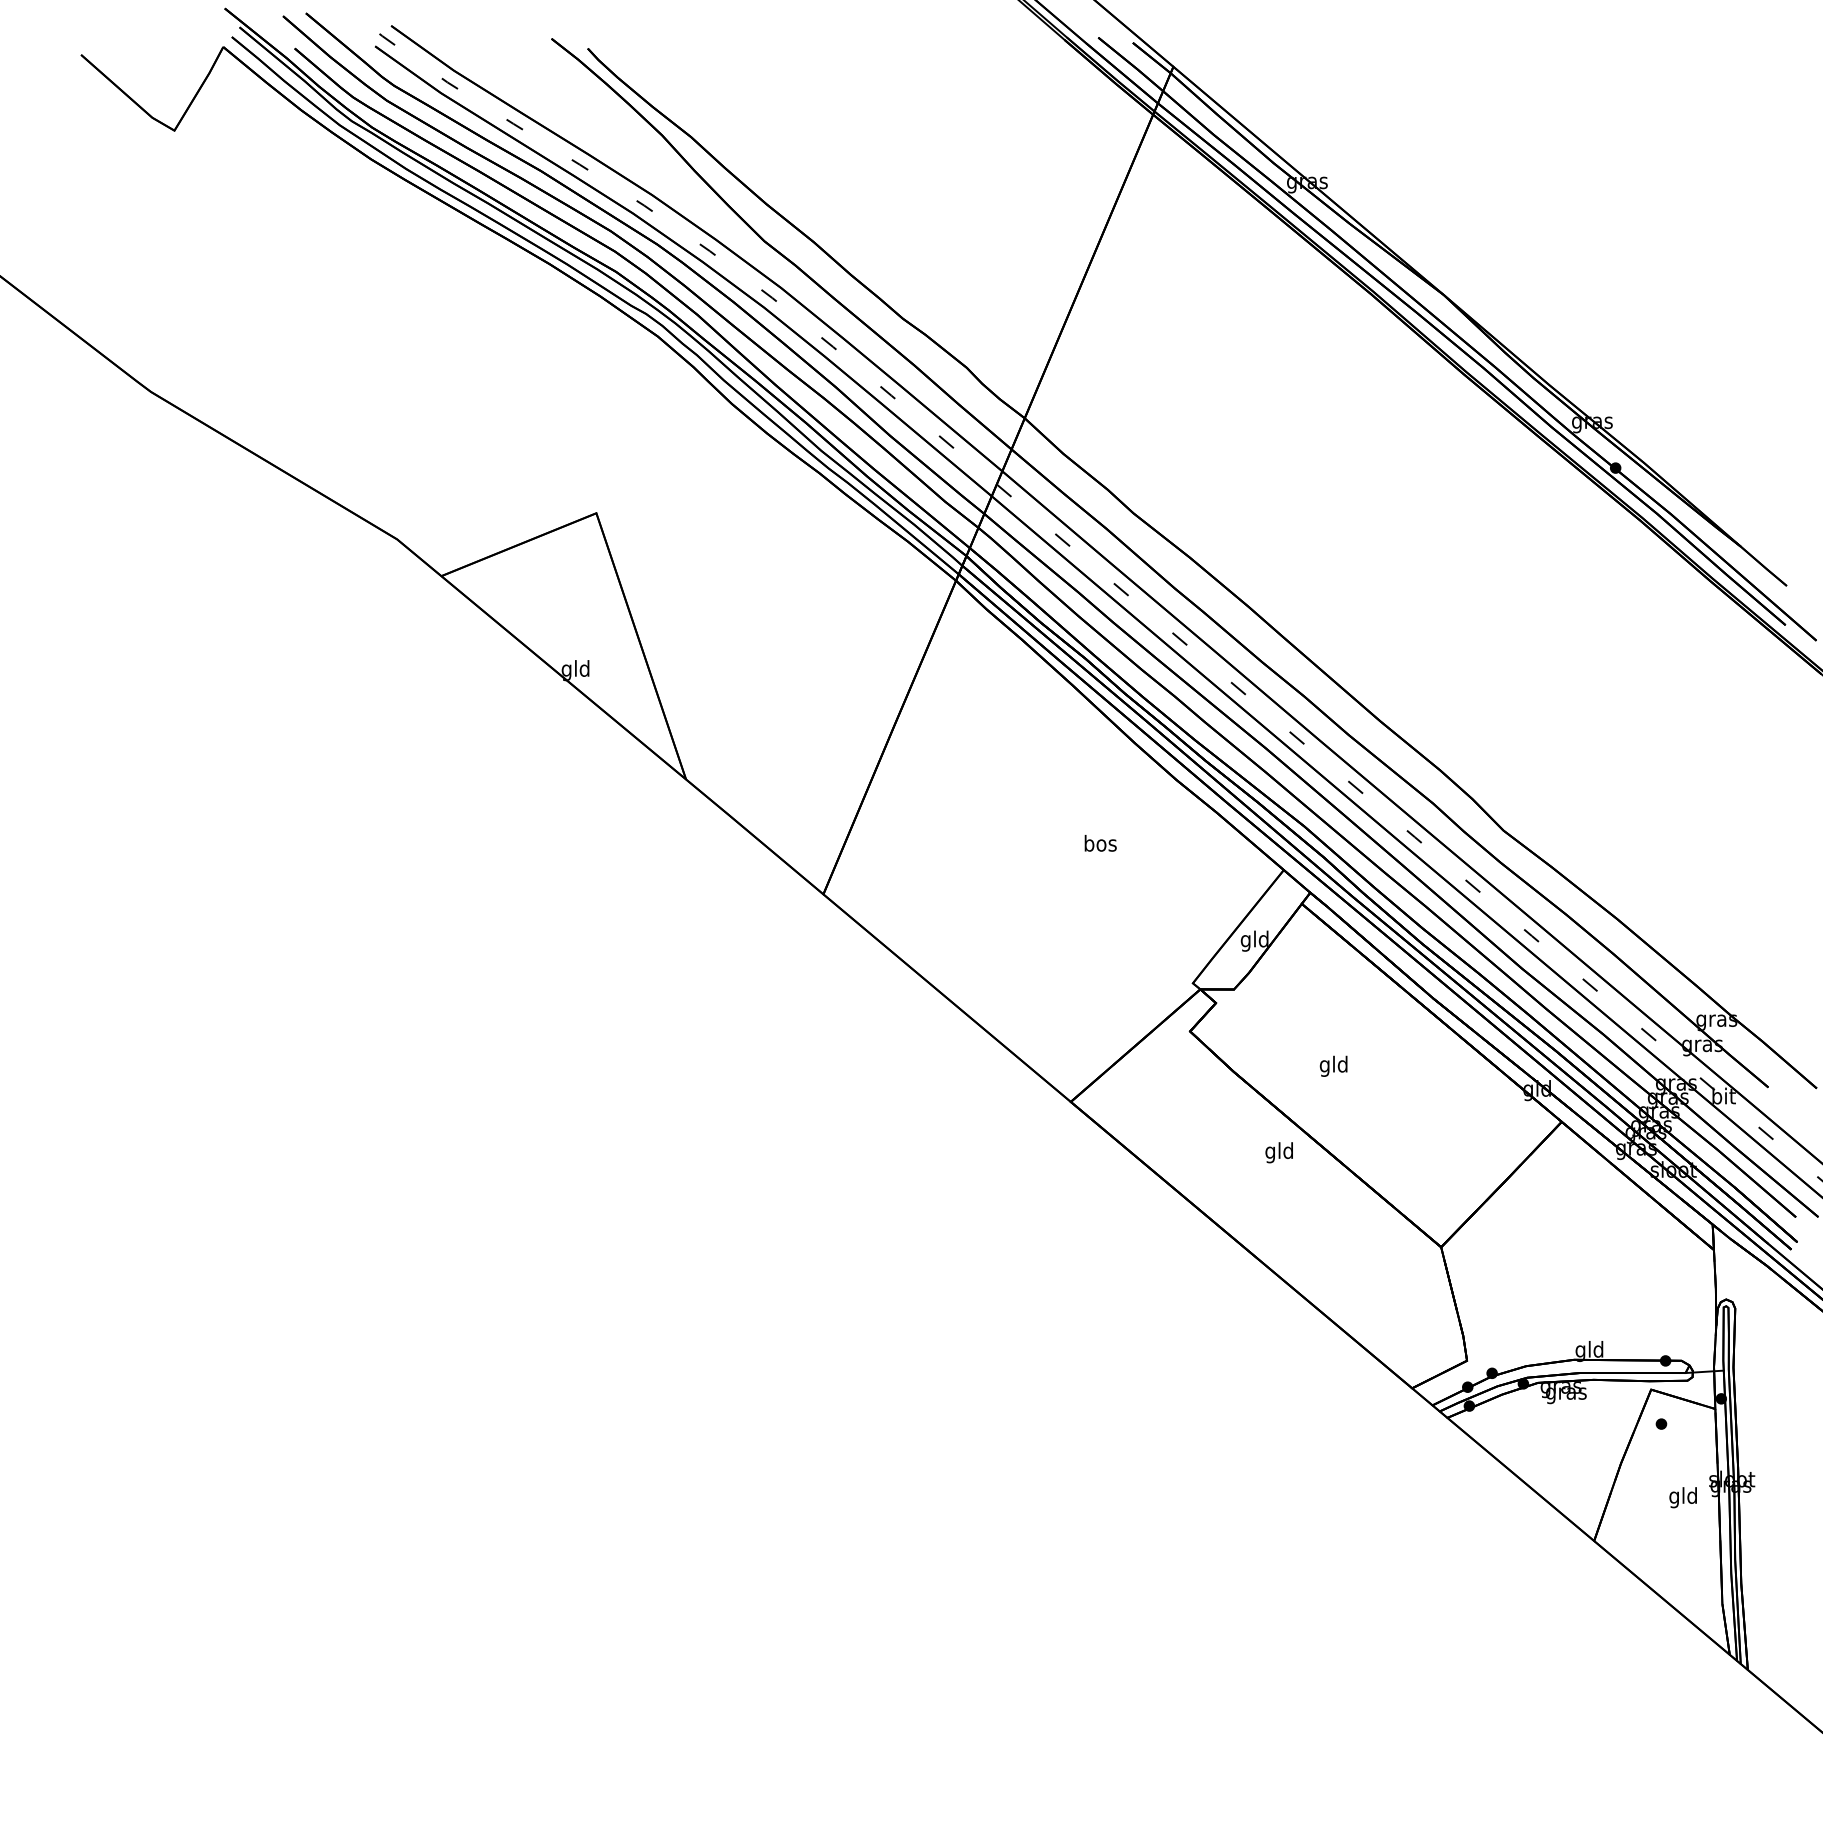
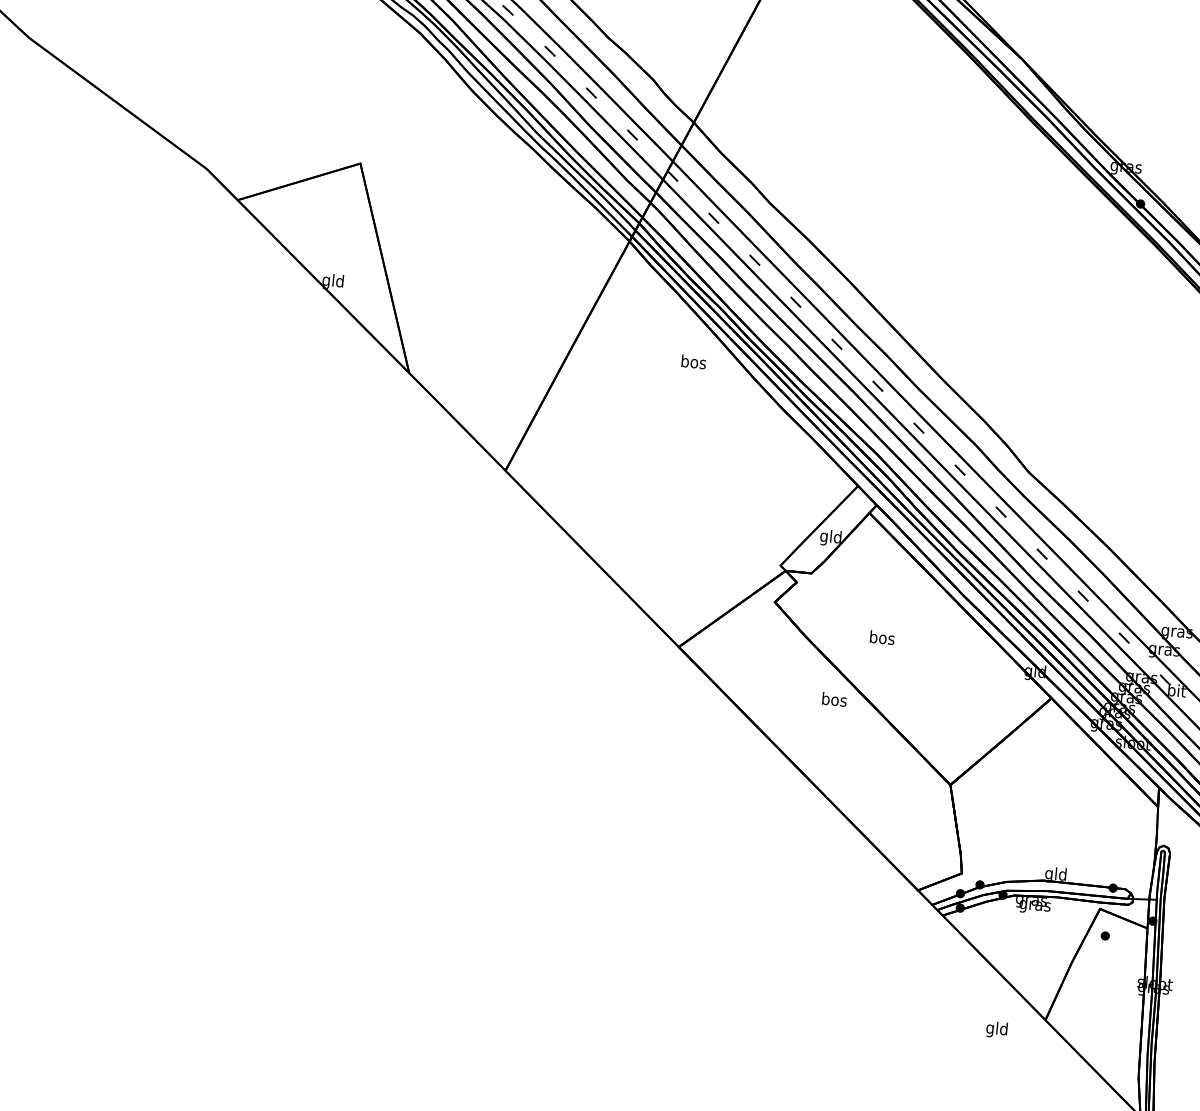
text: (1100, 843) -> (693, 362), moved
text: (1334, 1065) -> (882, 638), gld -> bos
text: (1279, 1152) -> (834, 700), gld -> bos
text: (1682, 1497) -> (996, 1029), moved

